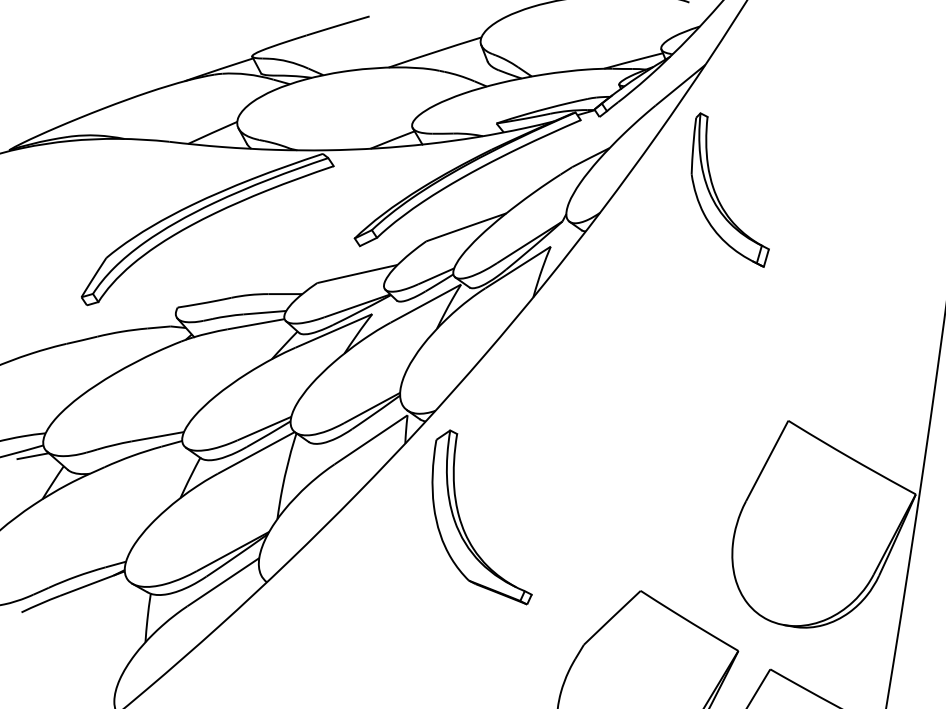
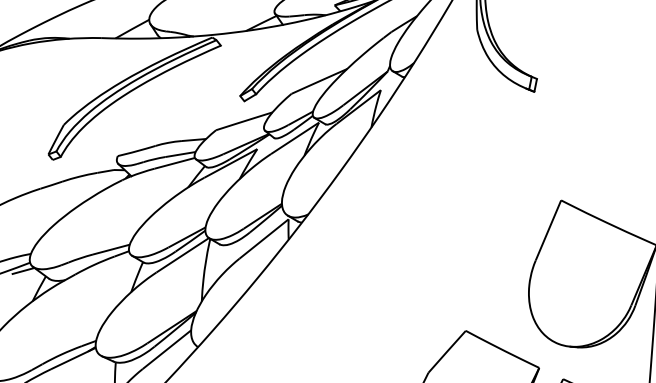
part: (462, 523) -> (334, 293), removed

